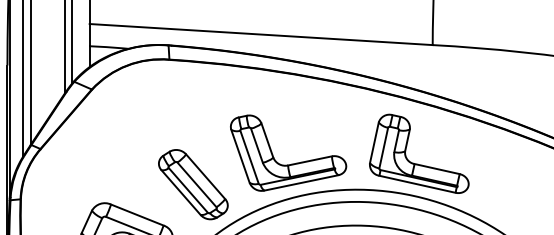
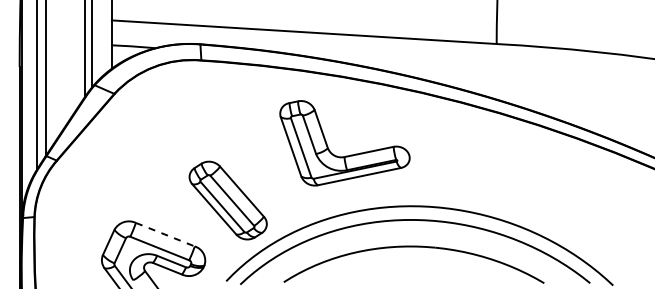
part: (415, 163) -> (477, 176), removed
part: (289, 164) -> (345, 155), moved
line: (137, 214) -> (165, 234), solid -> dashed

